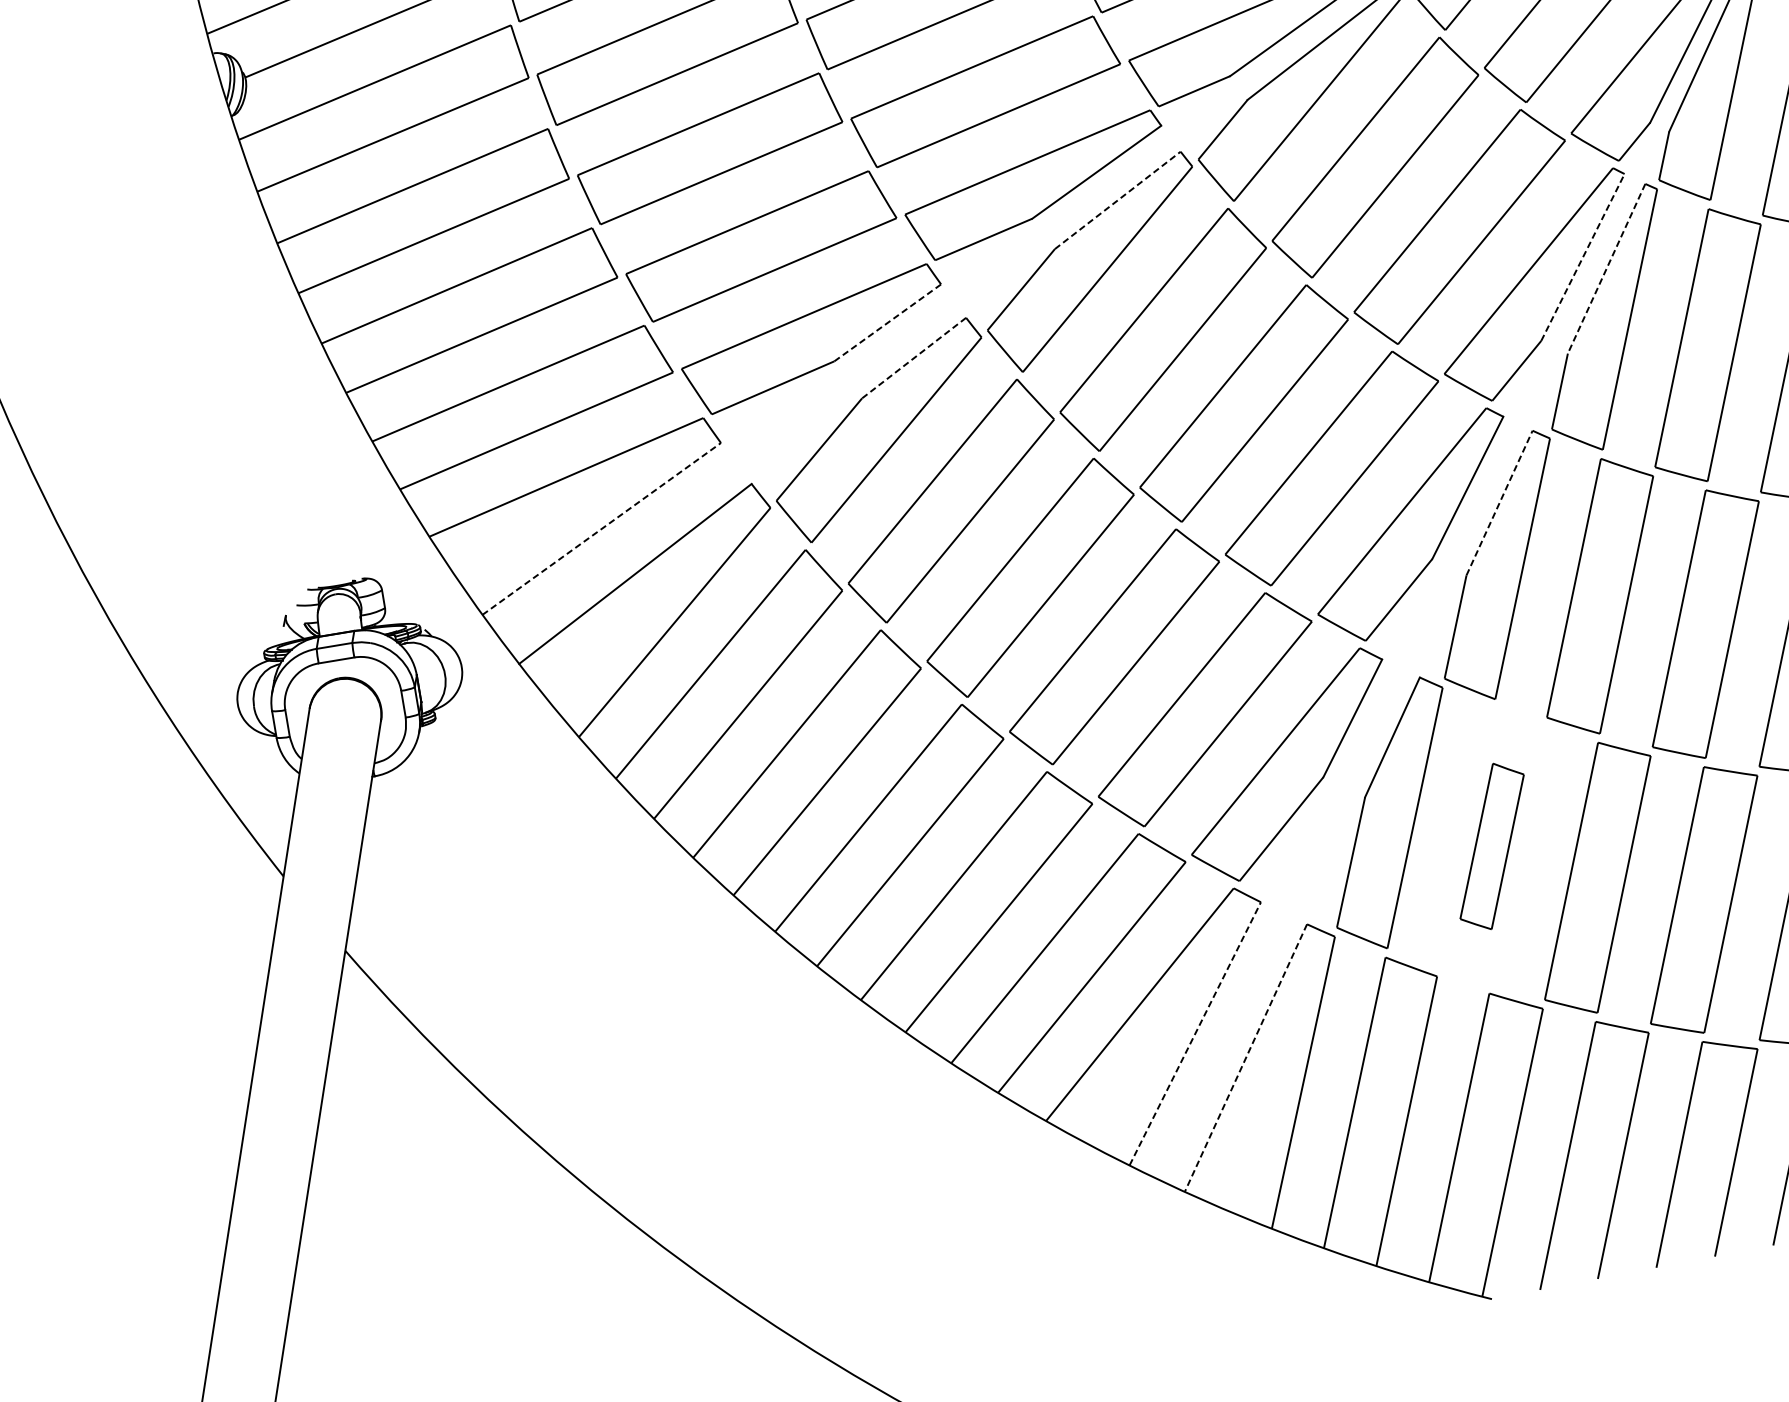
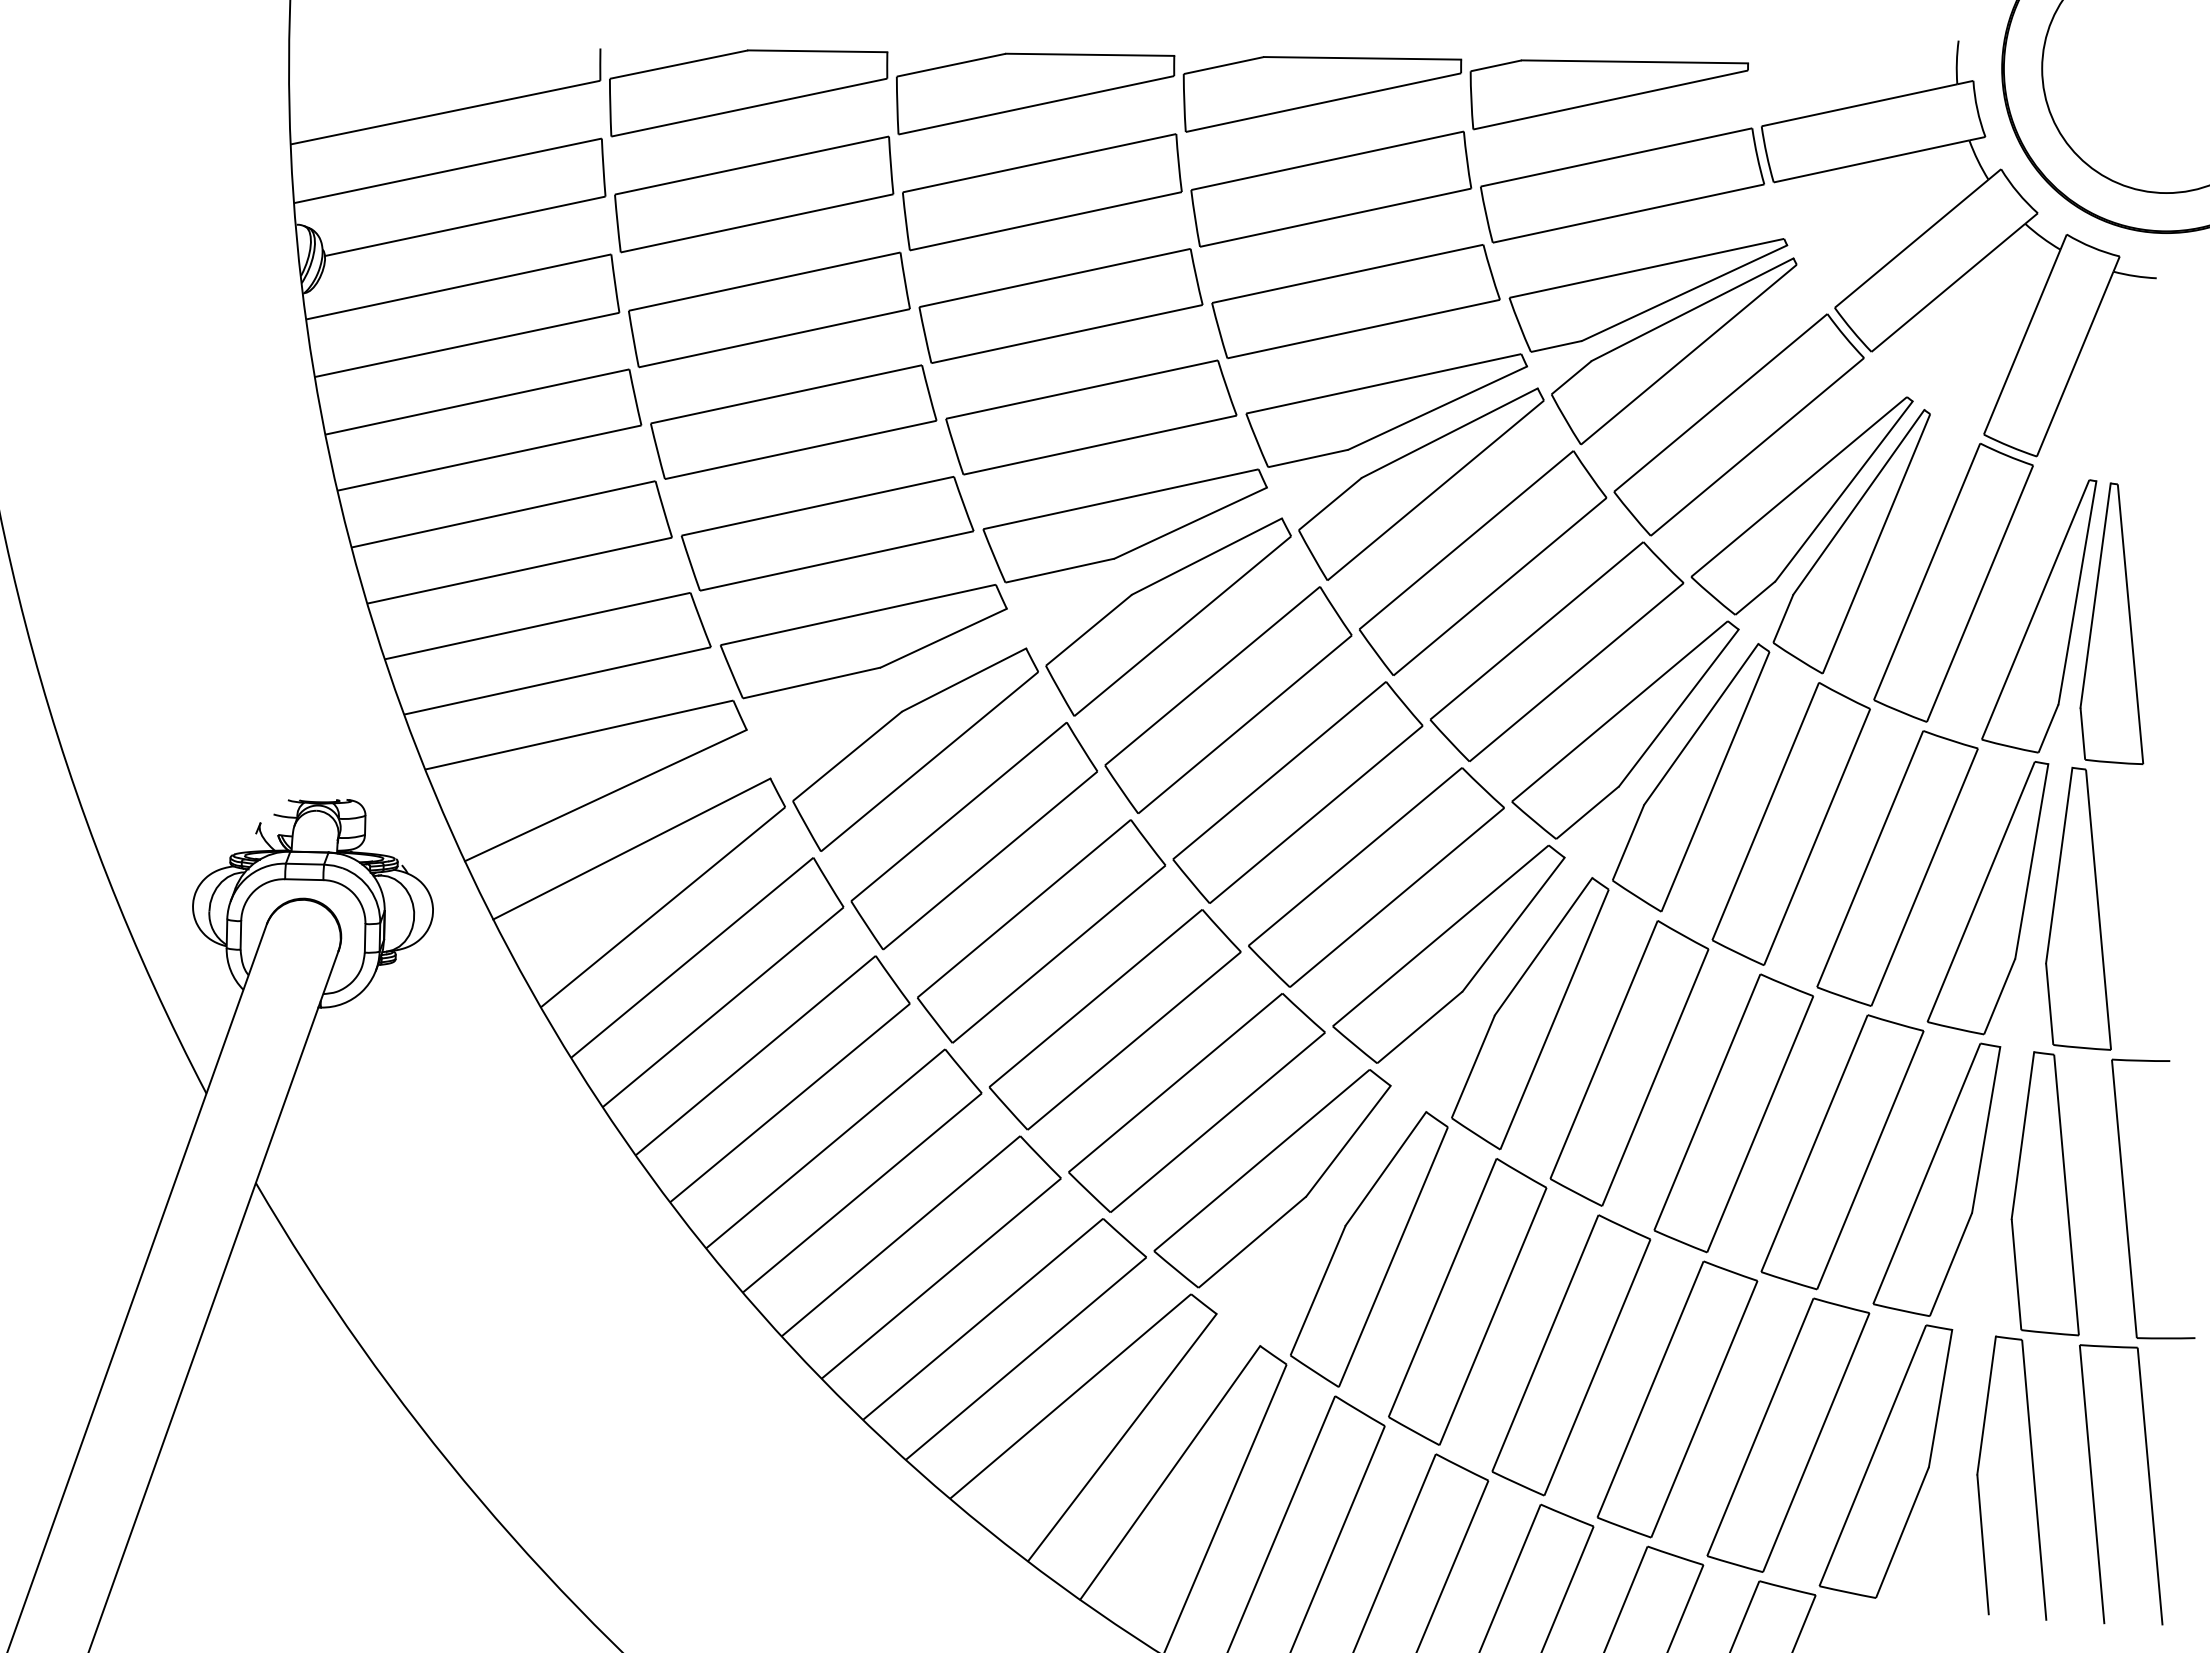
line: (1118, 200) -> (1207, 556), dashed -> solid
line: (1582, 257) -> (1678, 708), dashed -> solid
line: (1606, 268) -> (1701, 724), dashed -> solid
line: (887, 323) -> (943, 638), dashed -> solid
line: (914, 358) -> (964, 680), dashed -> solid
line: (1499, 502) -> (1543, 946), dashed -> solid
line: (602, 528) -> (606, 795), dashed -> solid
part: (1491, 846) -> (1467, 1301), size x1.67
line: (1195, 1033) -> (1122, 1437), dashed -> solid
line: (1245, 1058) -> (1169, 1473), dashed -> solid

